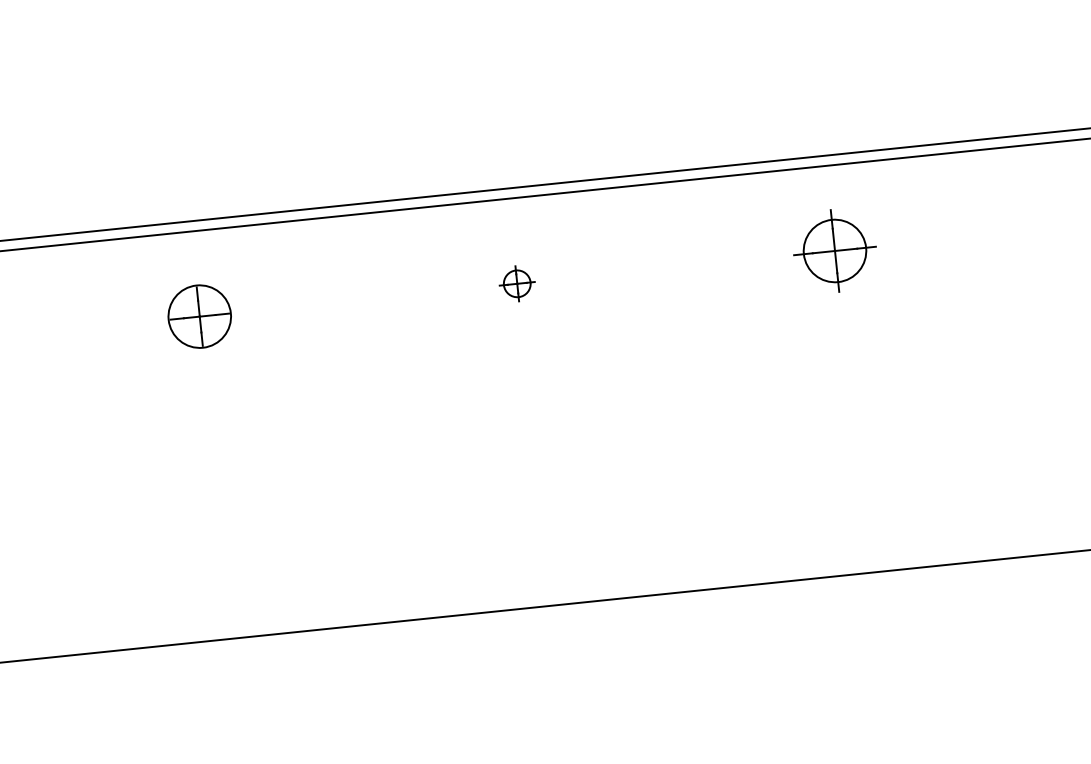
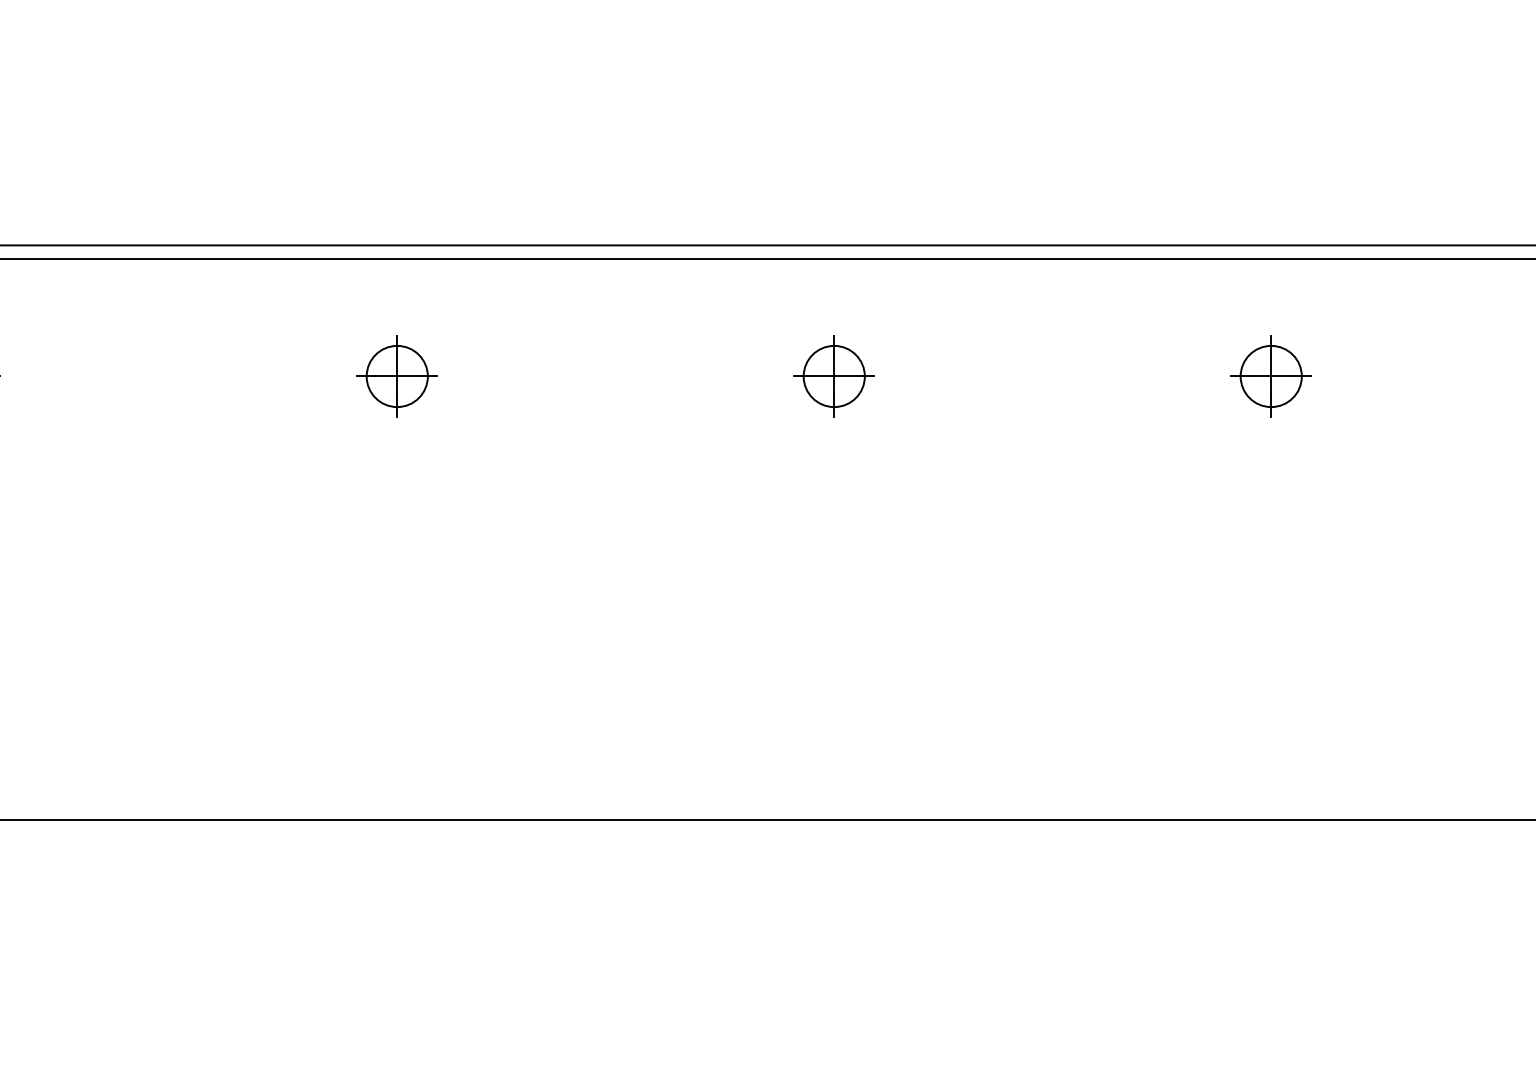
part: (834, 251) -> (1270, 376), size x0.71
part: (516, 283) -> (833, 376), size x1.67
circle: (199, 316) -> (396, 376), size x0.71

